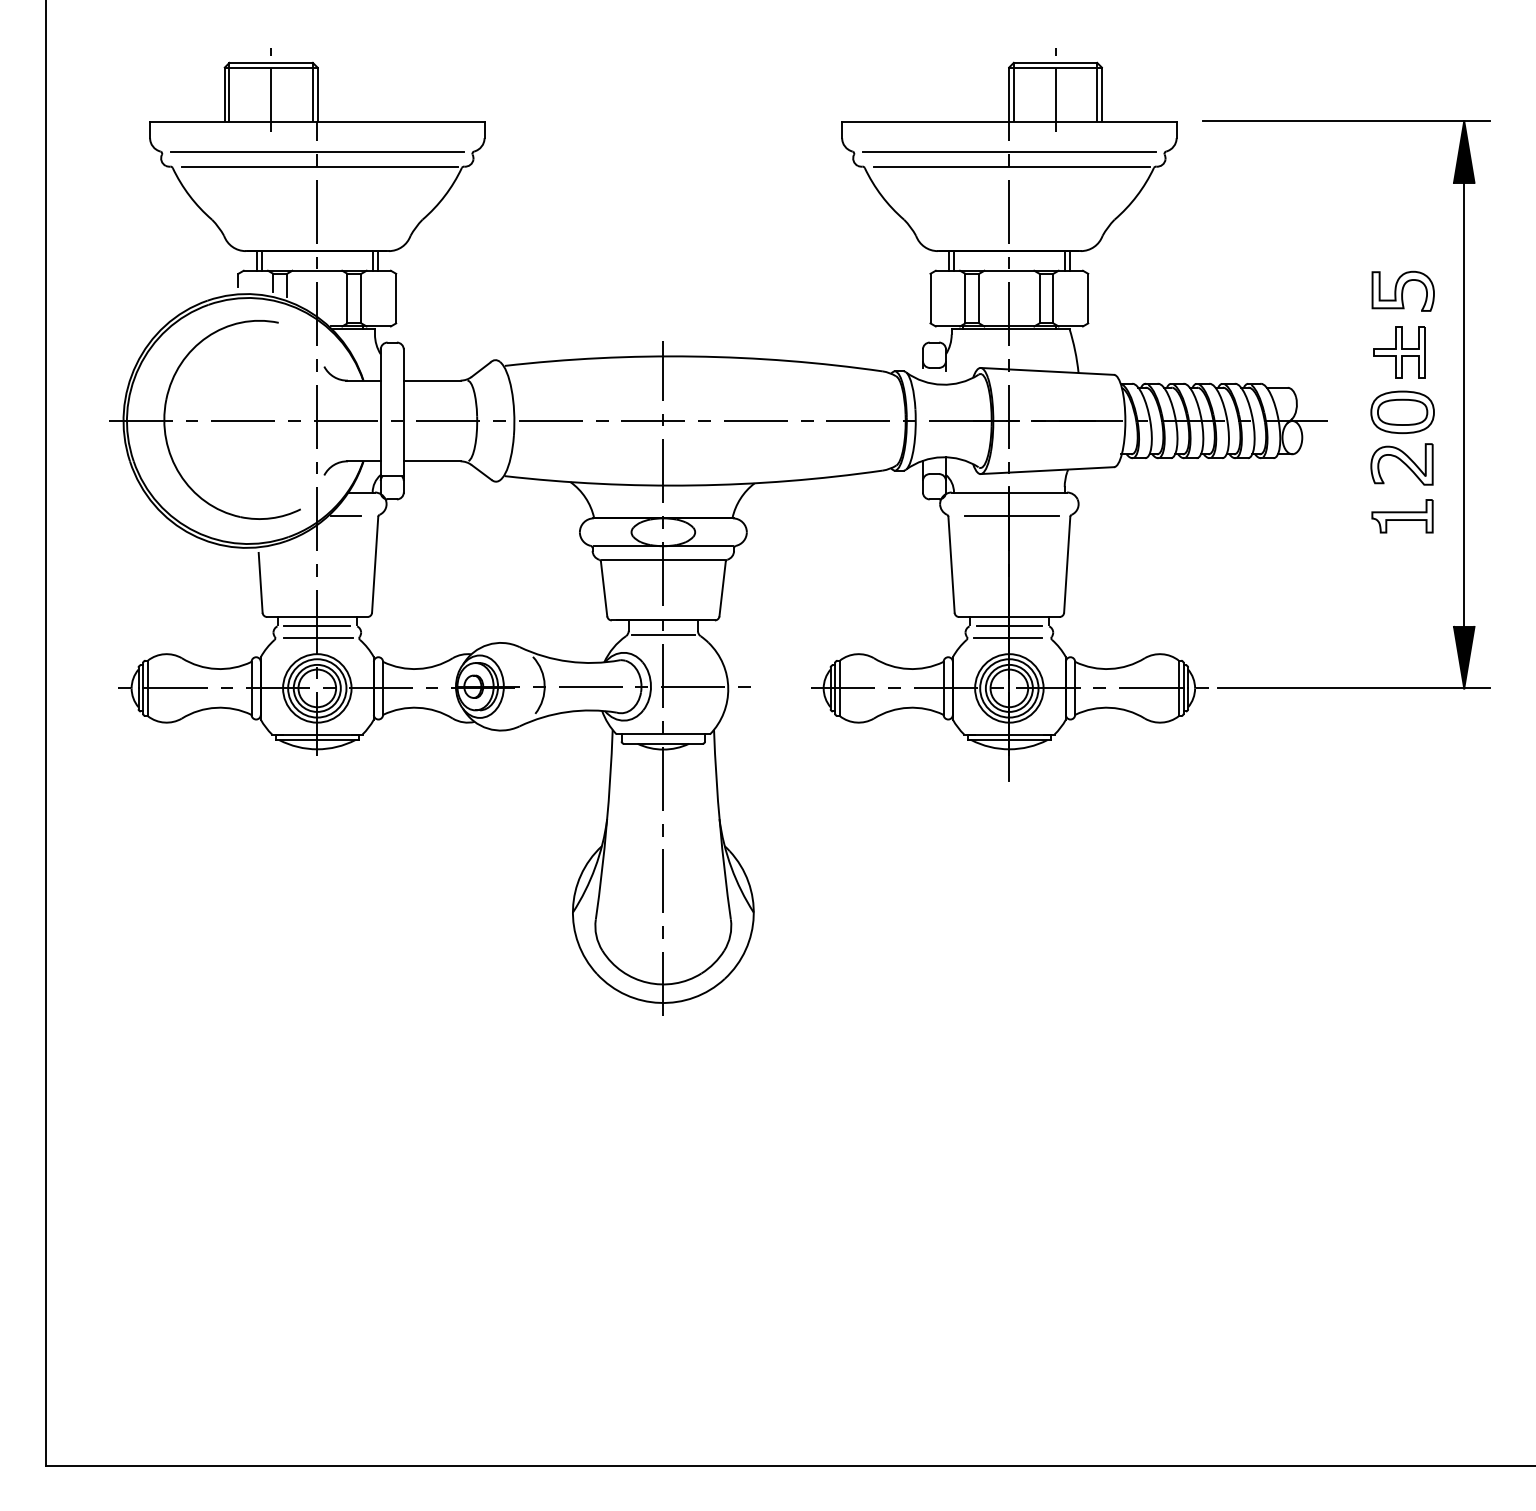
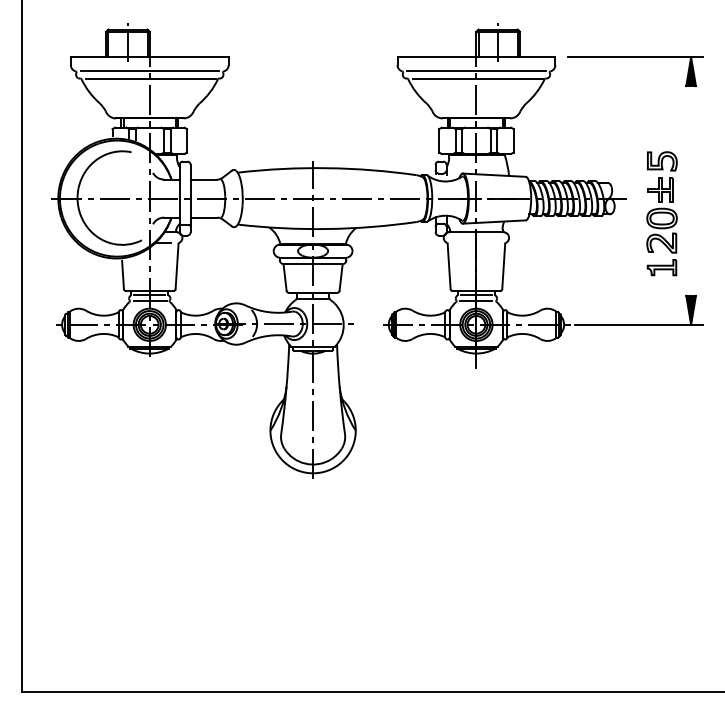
part: (1401, 401) -> (661, 213), moved
line: (1465, 403) -> (691, 190), removed
line: (1011, 516) -> (477, 243), removed

